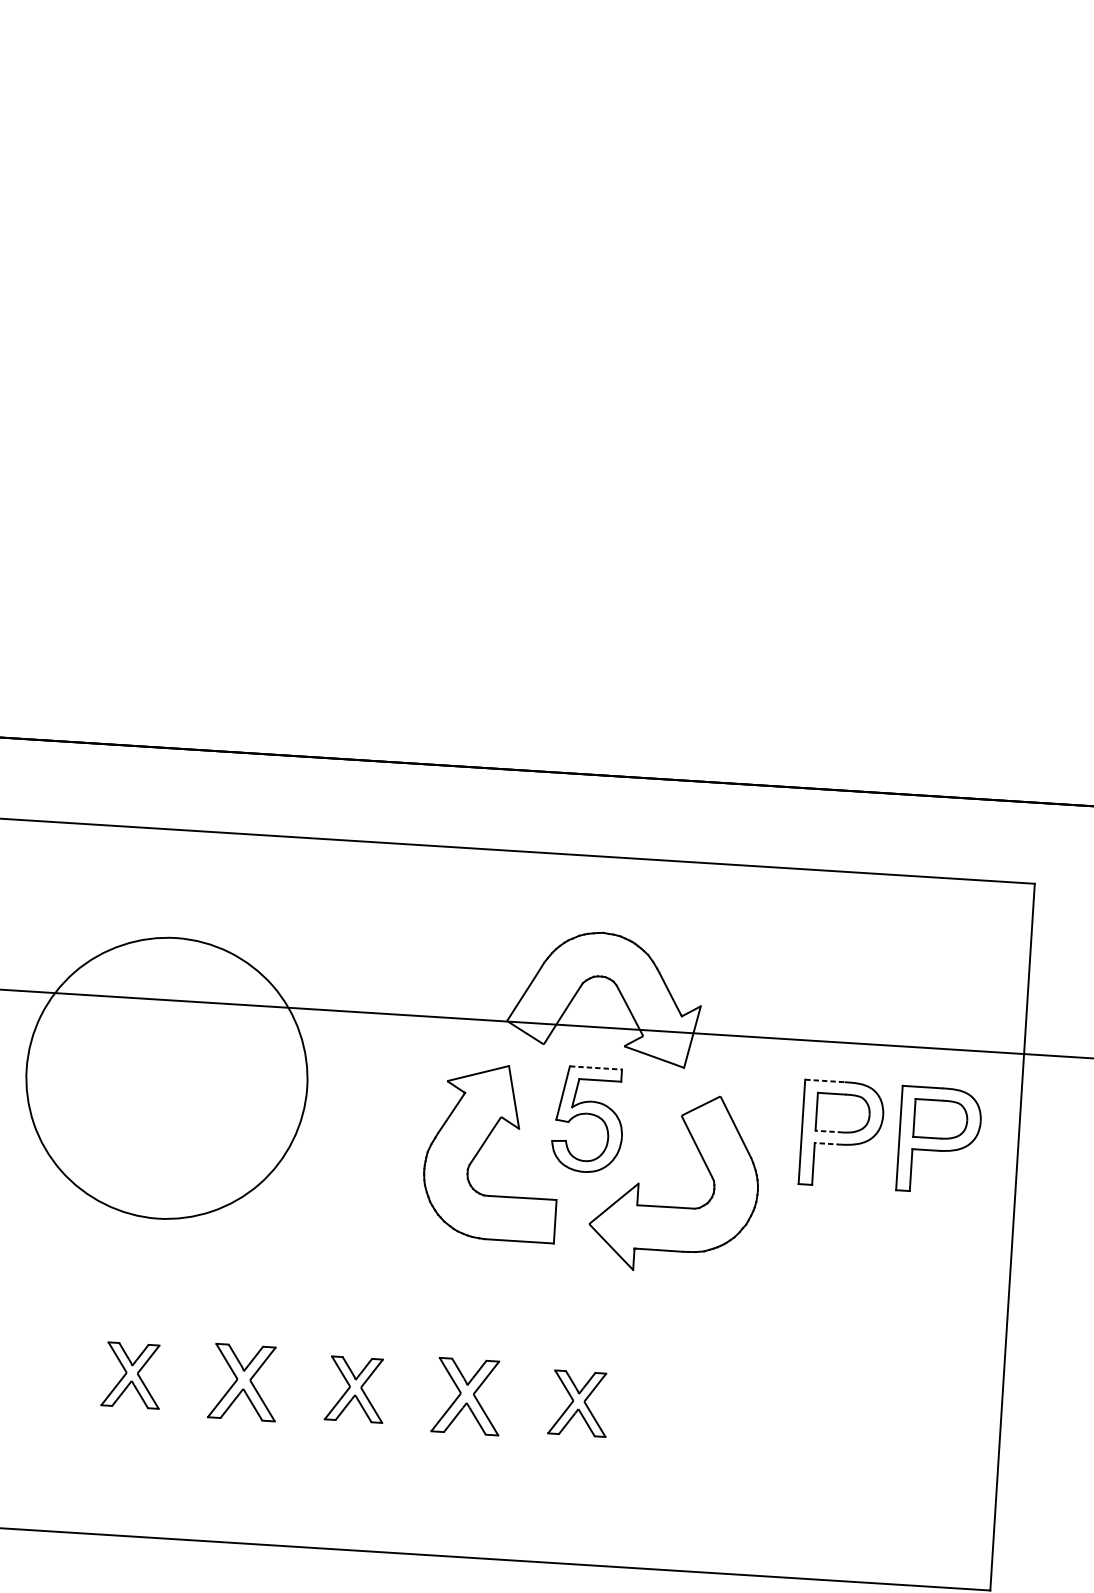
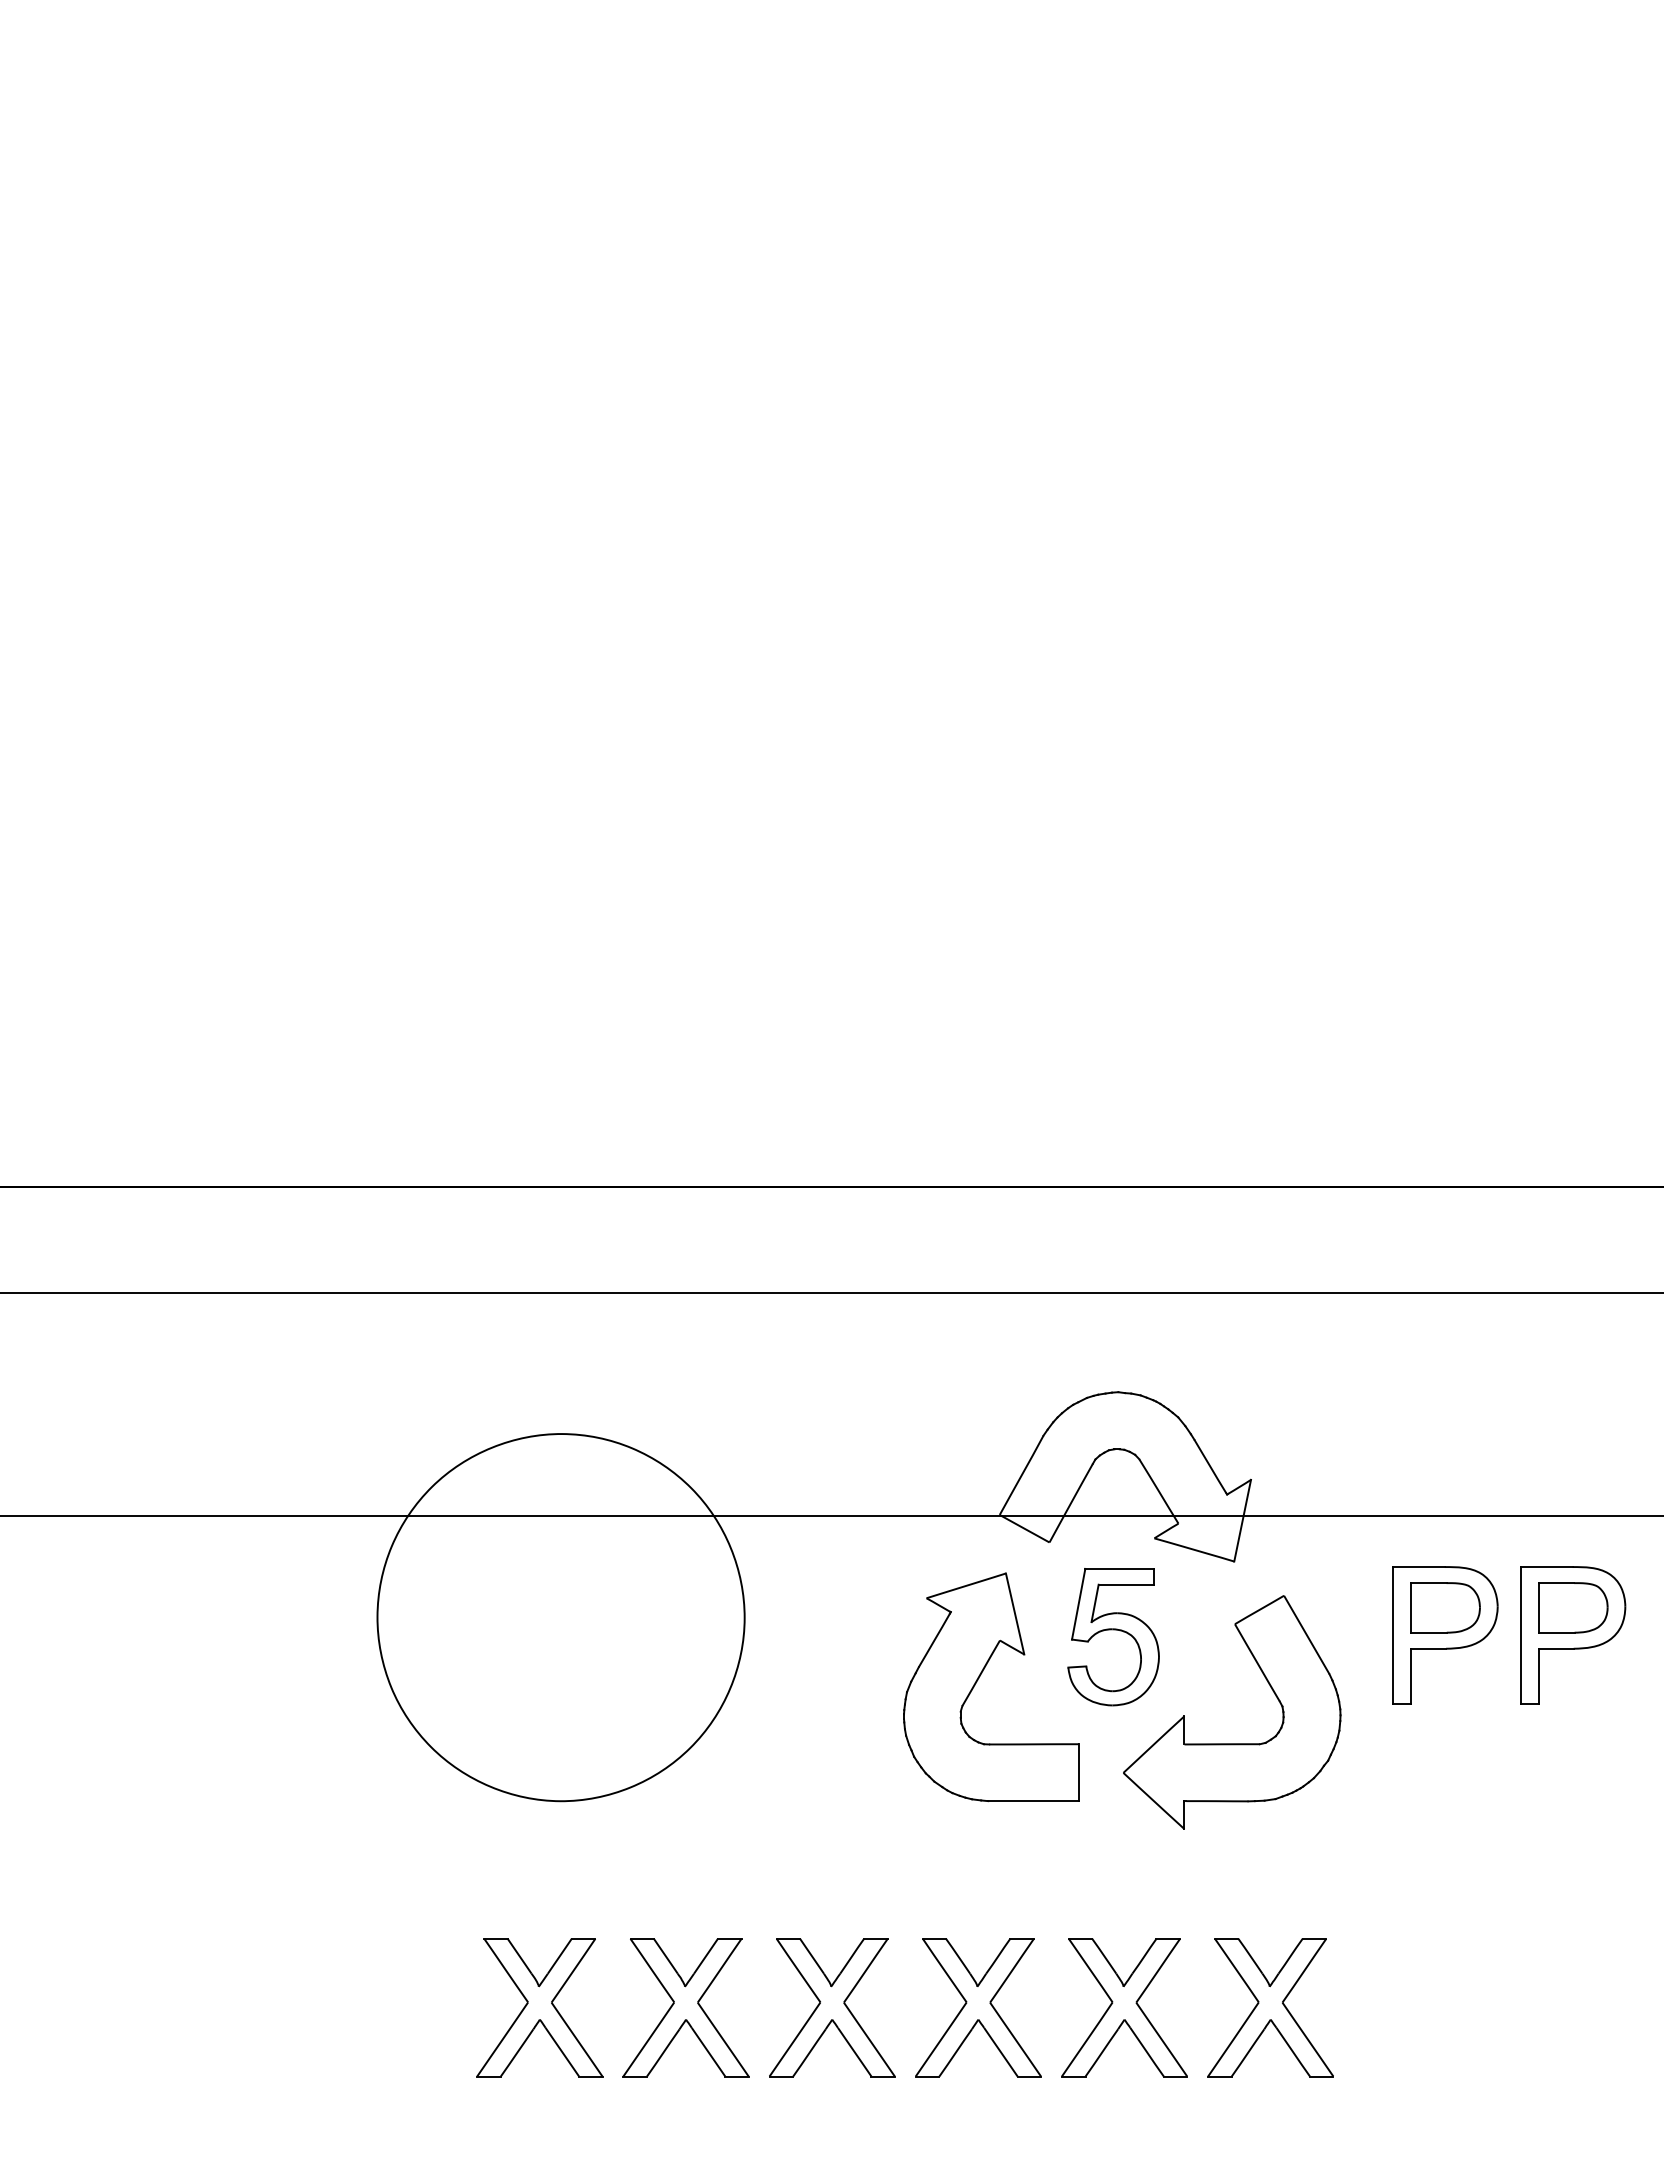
line: (596, 1067) -> (1119, 1568), dashed -> solid
line: (824, 1081) -> (1418, 1567), dashed -> solid
line: (829, 1131) -> (1428, 1632), dashed -> solid
line: (828, 1143) -> (1428, 1648), dashed -> solid
part: (131, 1375) -> (539, 2007), size x1.67
part: (243, 1382) -> (685, 2007), size x1.43
part: (355, 1389) -> (832, 2007), size x1.67
part: (467, 1396) -> (978, 2007), size x1.43
part: (578, 1403) -> (1124, 2007), size x1.67
part: (690, 1410) -> (1270, 2007), added

